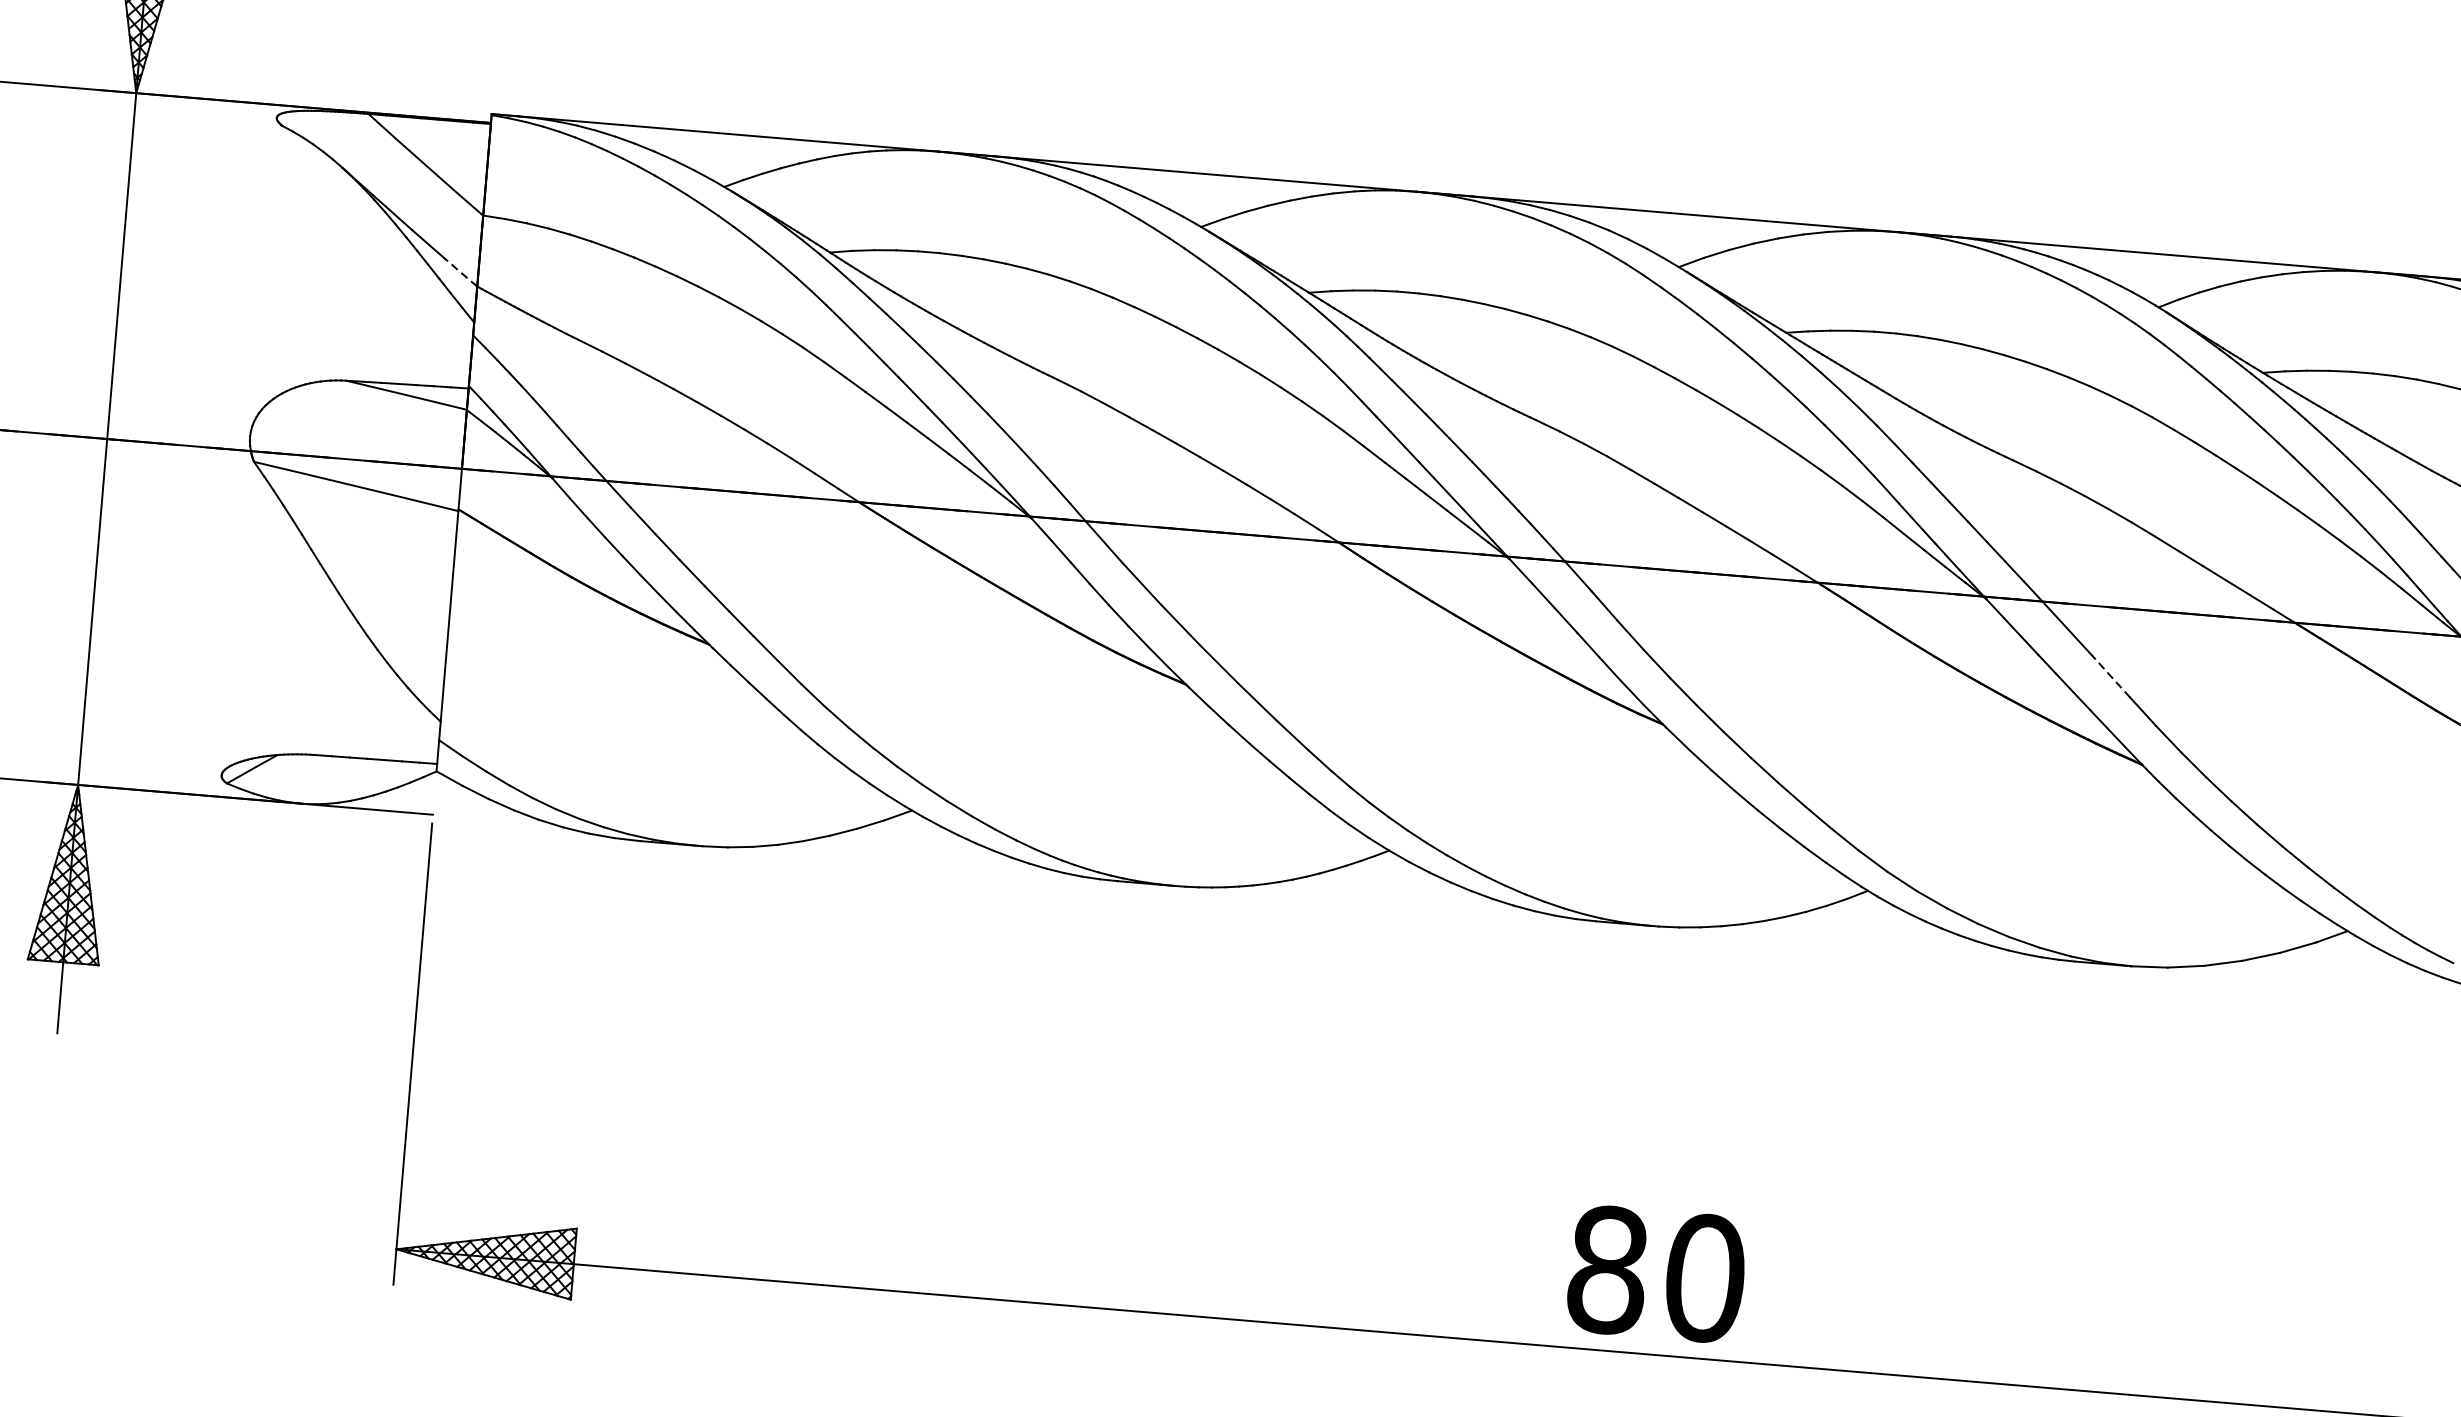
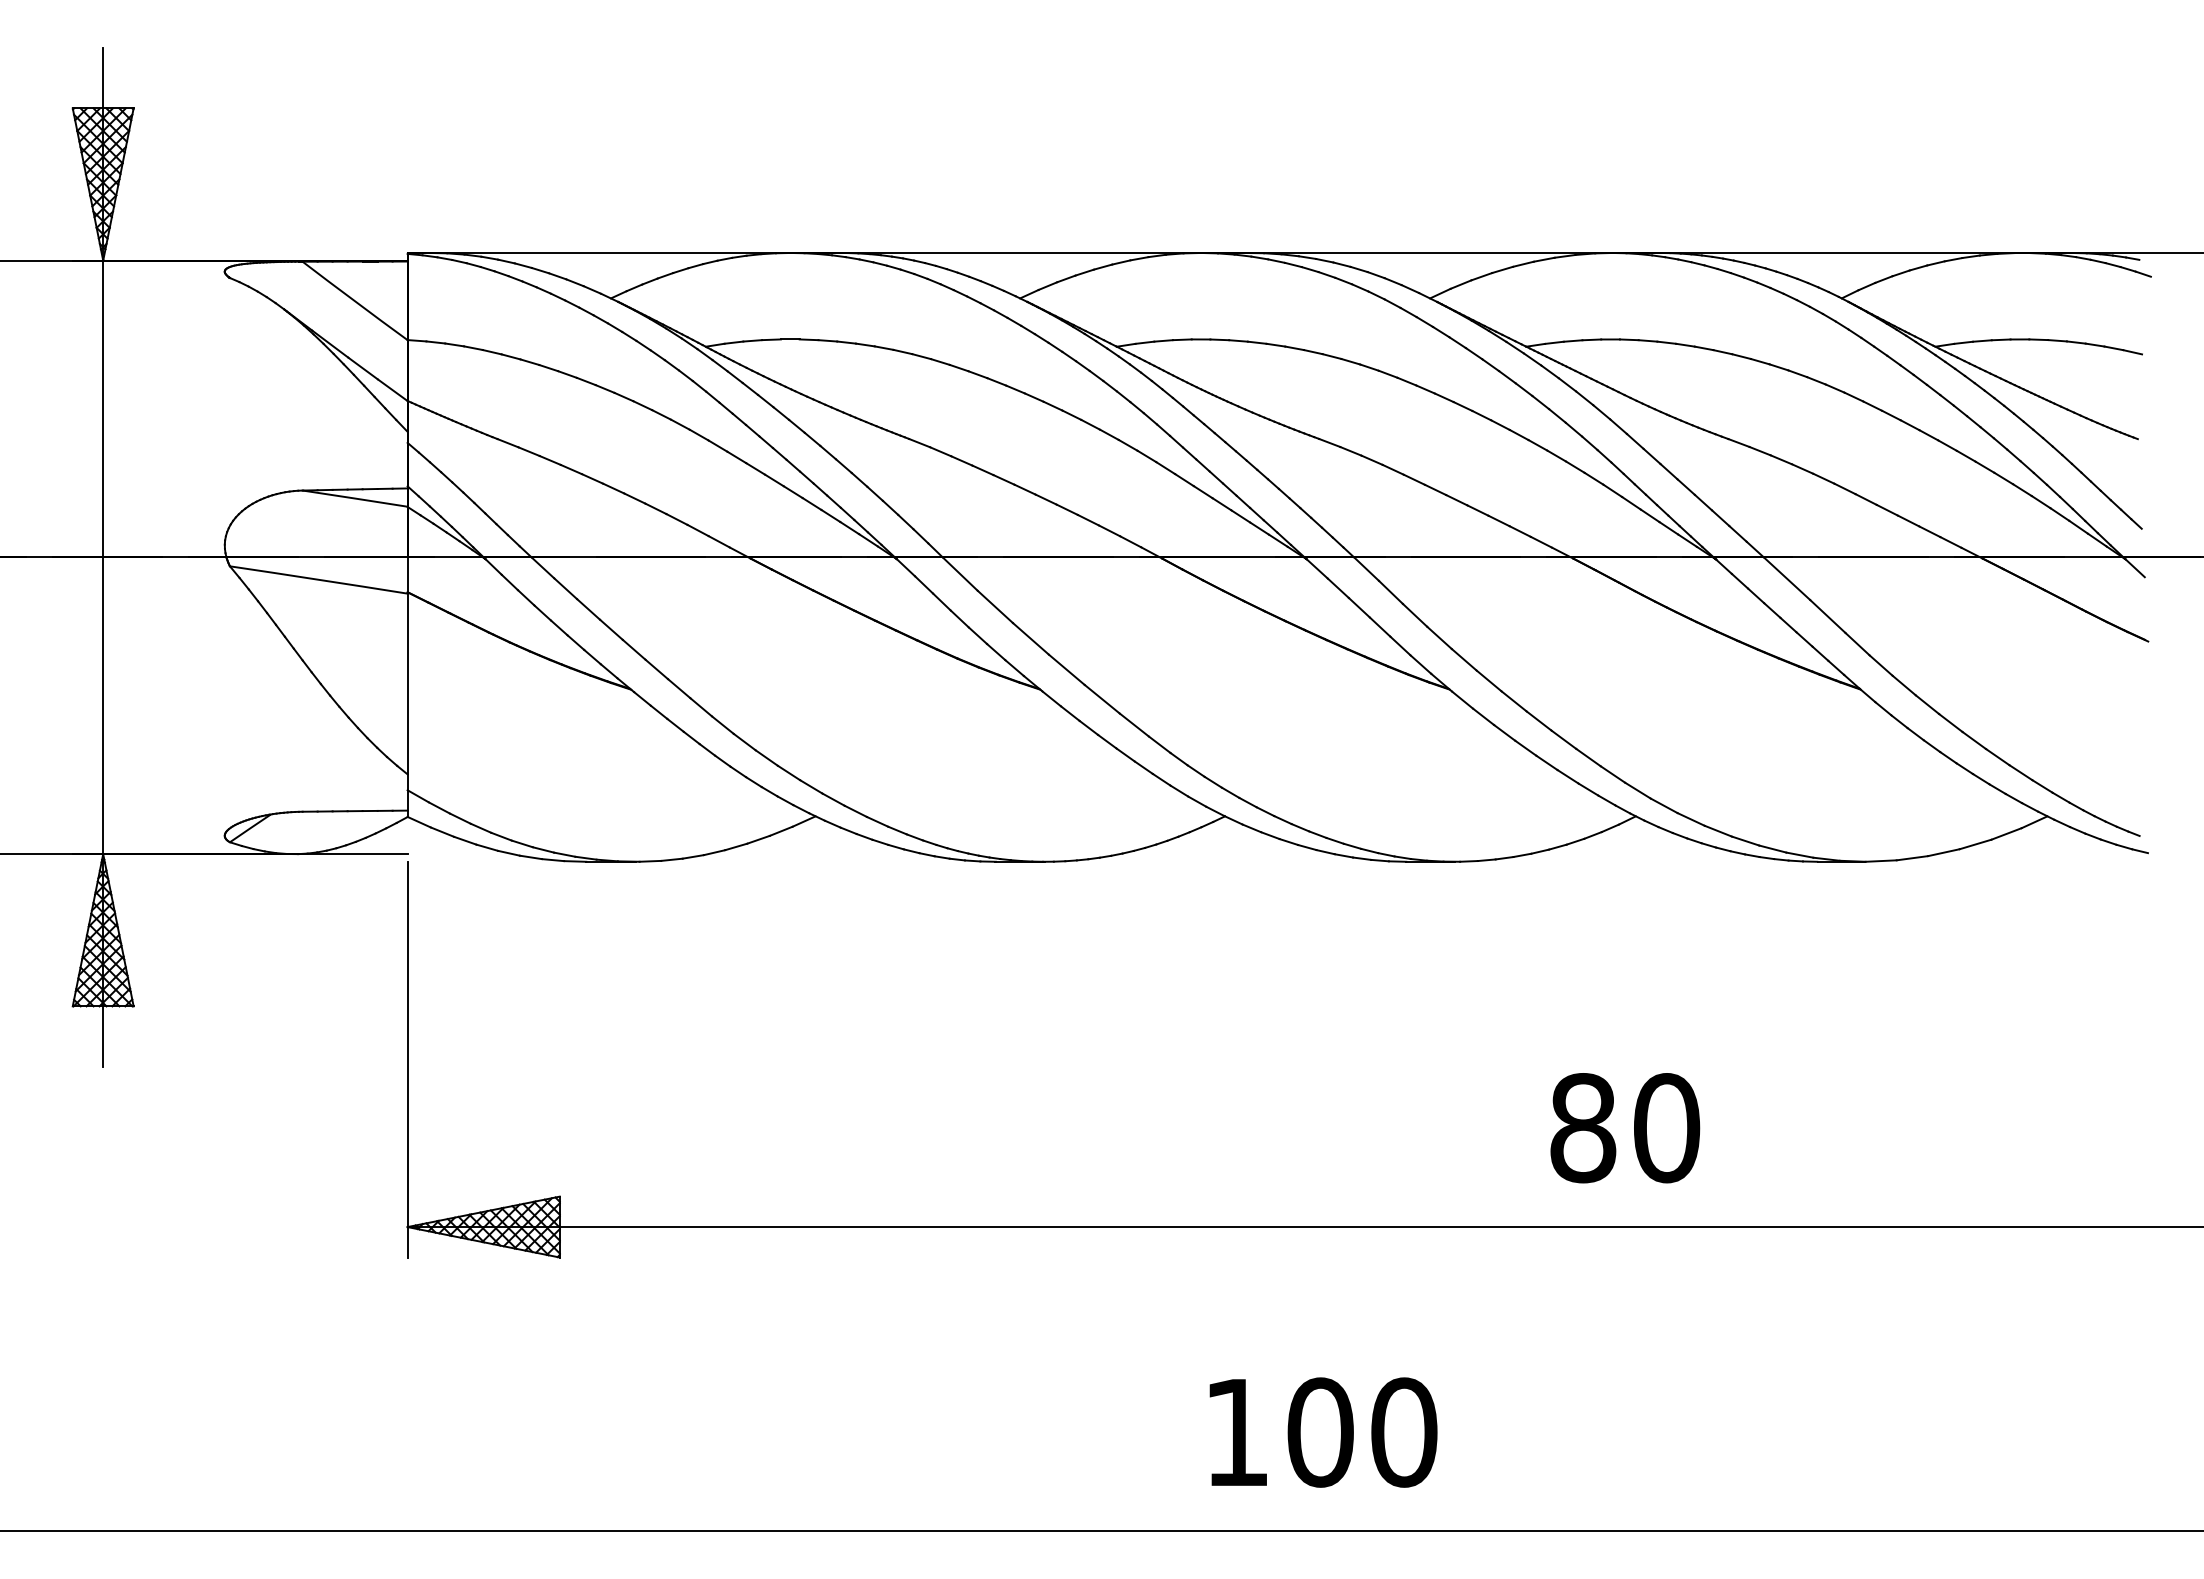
line: (460, 271) -> (392, 389), dashed -> solid
line: (2110, 676) -> (1827, 616), dashed -> solid
text: (1656, 1274) -> (1625, 1128), moved

